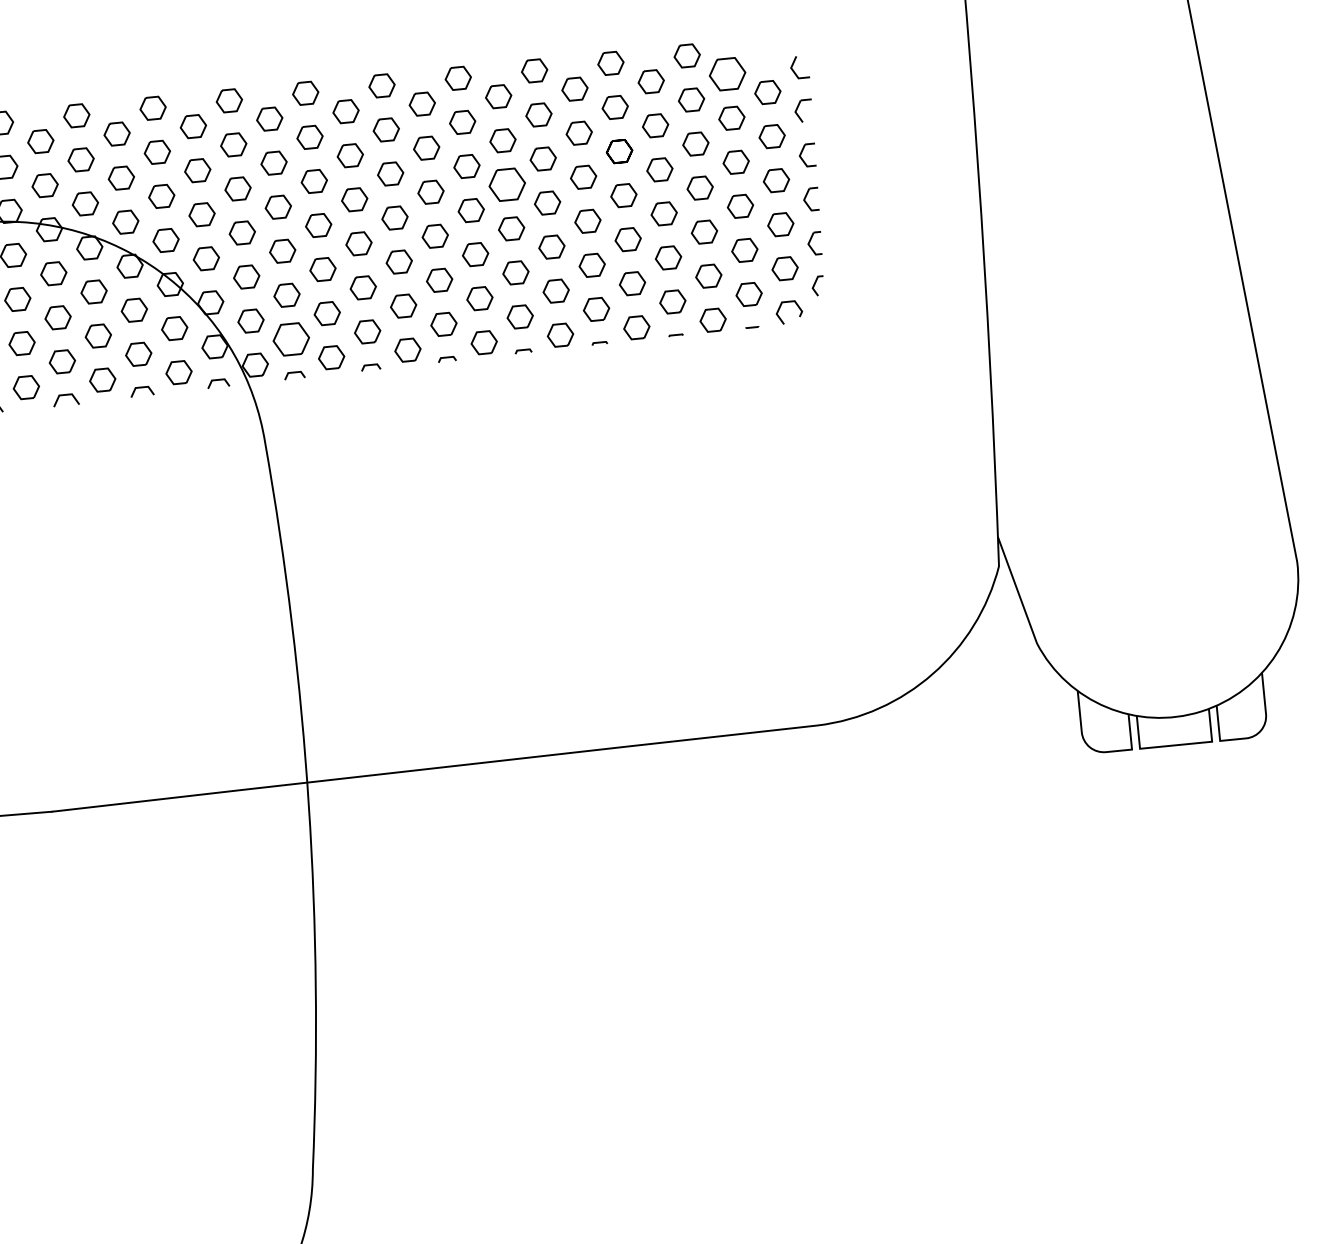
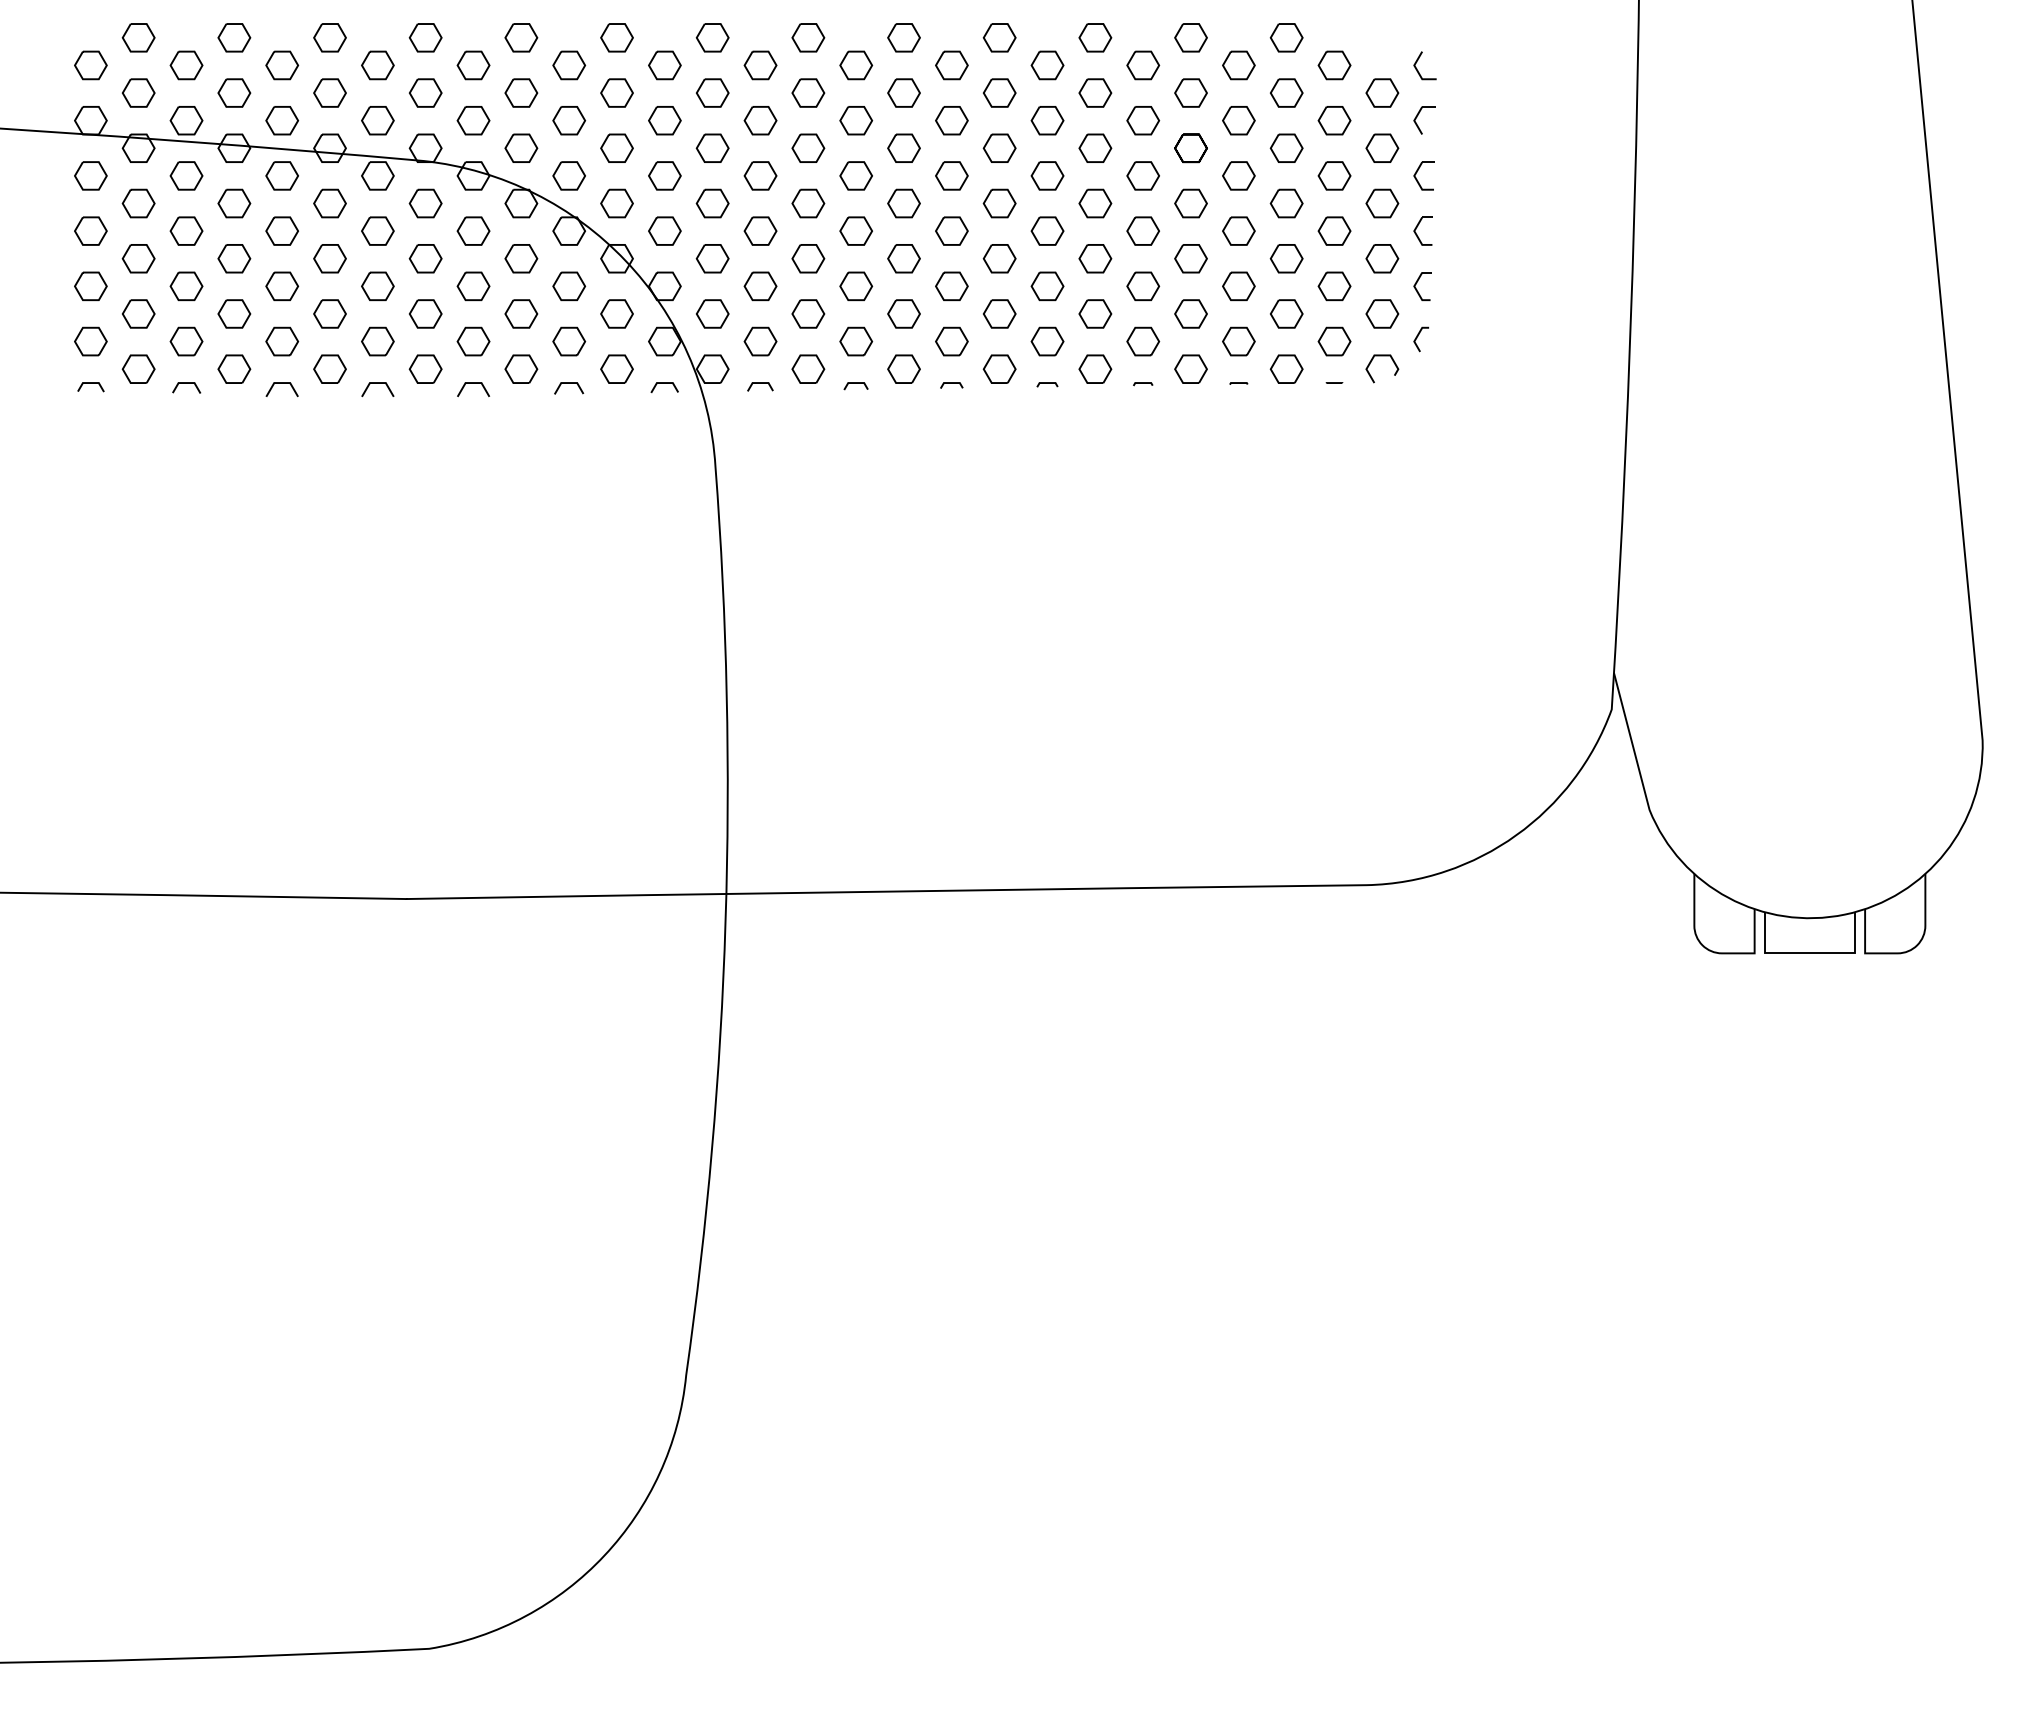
part: (727, 74) -> (1334, 65), size x0.71
part: (507, 184) -> (1047, 175), size x0.71
part: (291, 339) -> (760, 341), size x0.71

